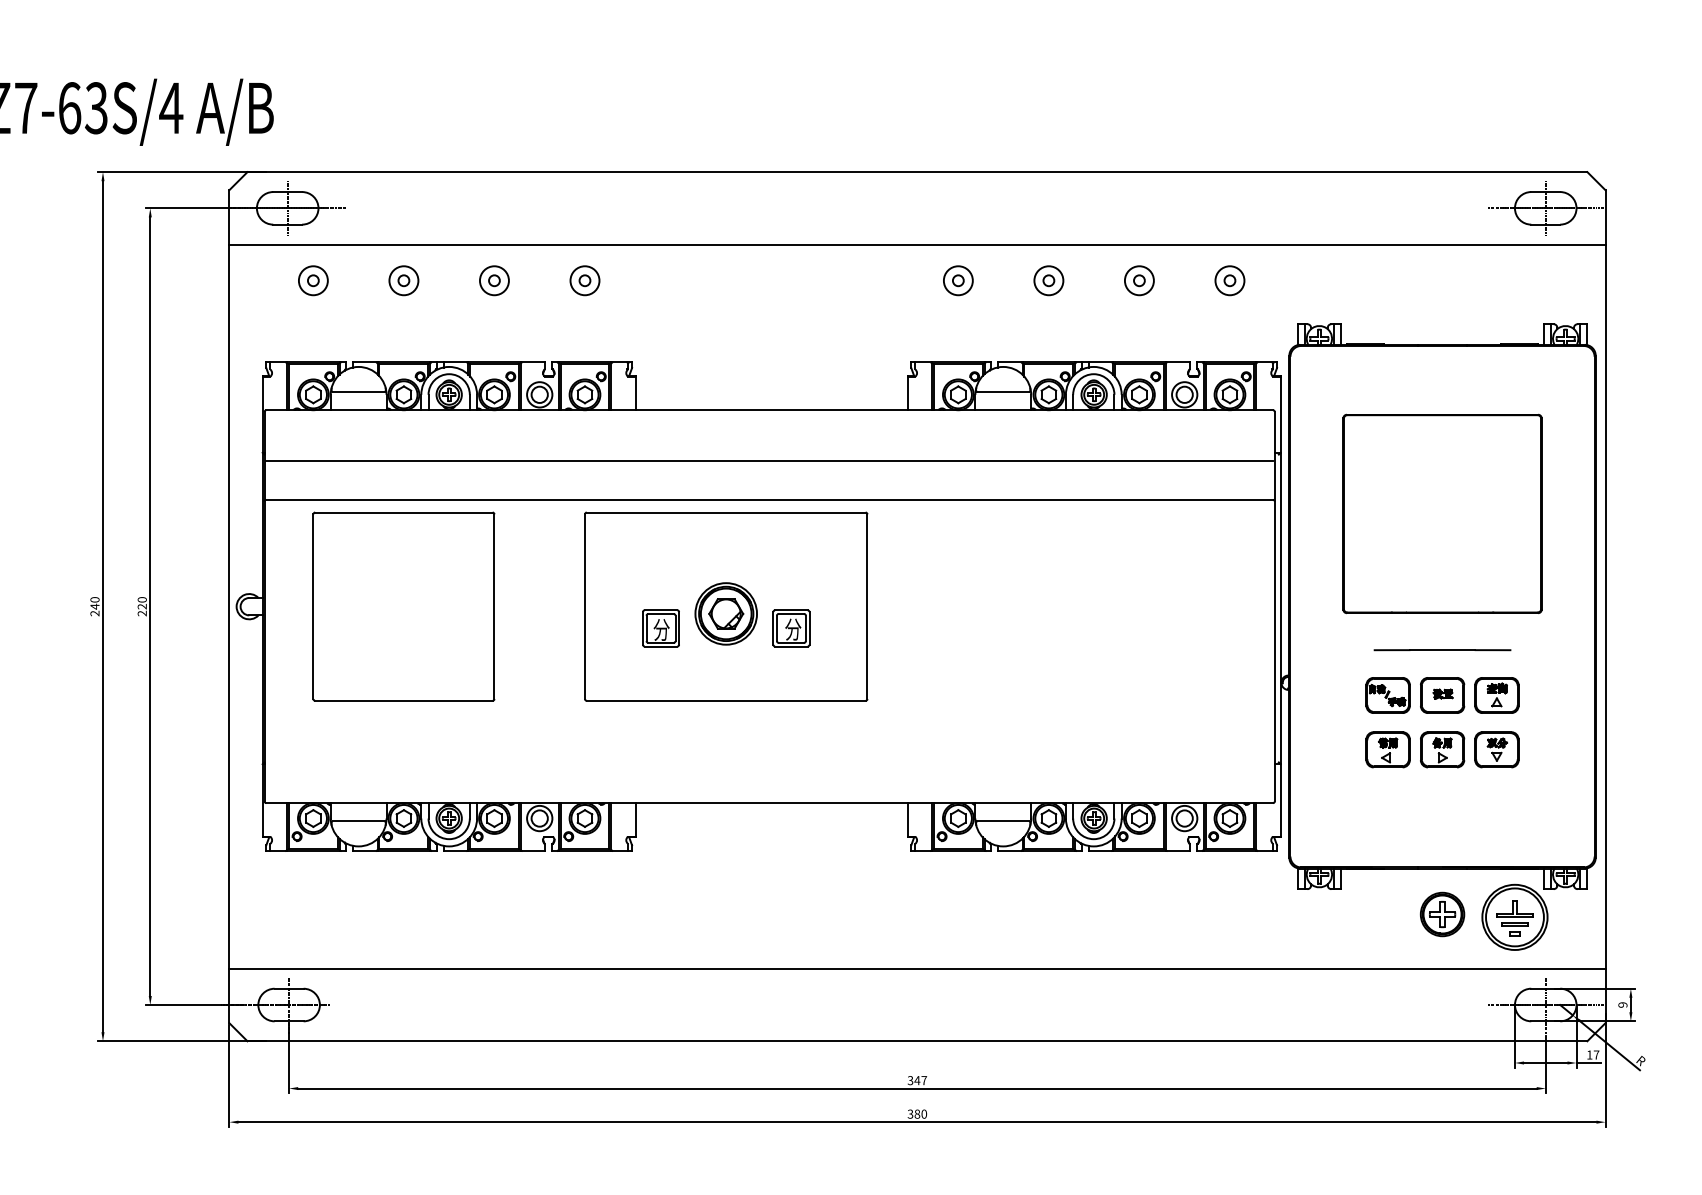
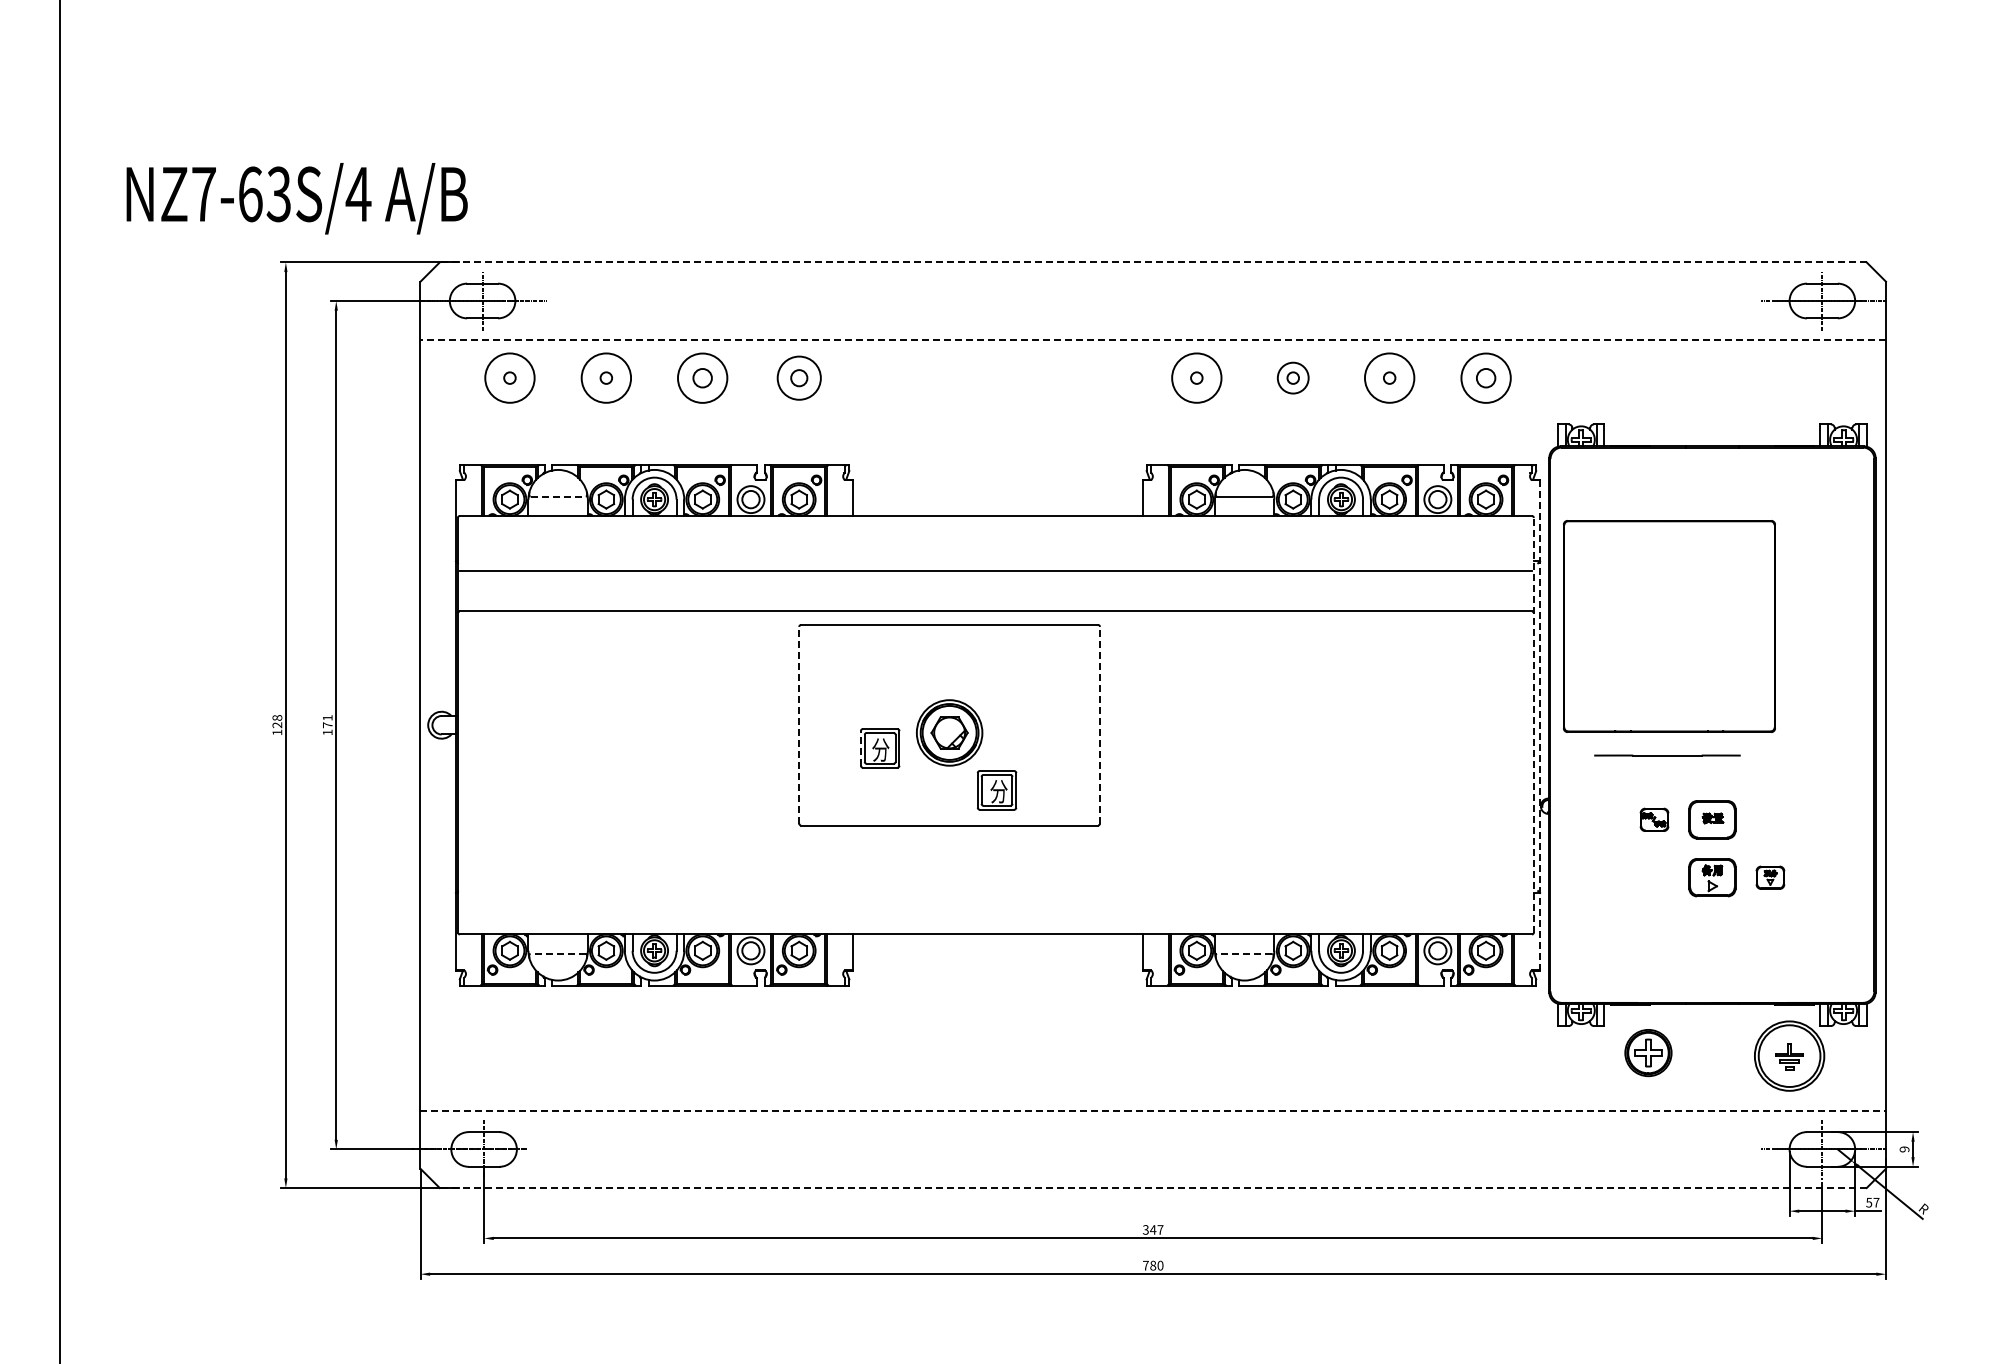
line: (916, 172) -> (1152, 262), solid -> dashed
line: (917, 244) -> (1153, 339), solid -> dashed
circle: (312, 280) -> (509, 377), size x1.6
circle: (403, 280) -> (605, 377), size x1.6
part: (494, 280) -> (702, 377), size x1.6
part: (584, 280) -> (798, 377), size x1.4
circle: (958, 280) -> (1196, 377), size x1.6
circle: (1139, 280) -> (1389, 377), size x1.6
part: (1229, 280) -> (1485, 377), size x1.6
line: (358, 391) -> (558, 496), solid -> dashed
part: (1442, 513) -> (1669, 626), moved
line: (585, 605) -> (799, 724), solid -> dashed
line: (867, 605) -> (1100, 724), solid -> dashed
line: (1274, 605) -> (1533, 724), solid -> dashed
text: (95, 606) -> (277, 725), 240 -> 128
text: (142, 606) -> (327, 725), 220 -> 171
part: (404, 606) -> (606, 725), removed
line: (1281, 606) -> (1540, 725), solid -> dashed
line: (642, 627) -> (860, 747), solid -> dashed
part: (791, 628) -> (997, 790), moved
line: (1442, 650) -> (1667, 755), moved
part: (1388, 695) -> (1654, 819), size x0.6
part: (1497, 695) -> (1770, 819), removed
part: (1388, 749) -> (1654, 877), removed
part: (1497, 749) -> (1770, 877), size x0.6
line: (358, 821) -> (558, 953), solid -> dashed
line: (1003, 821) -> (1244, 953), solid -> dashed
part: (1442, 914) -> (1648, 1053), moved
part: (1514, 917) -> (1789, 1056), size x0.7
line: (917, 968) -> (1153, 1110), solid -> dashed
line: (916, 1041) -> (1152, 1188), solid -> dashed
text: (1590, 1054) -> (1869, 1202), 17 -> 57
text: (910, 1113) -> (1145, 1265), 380 -> 780

